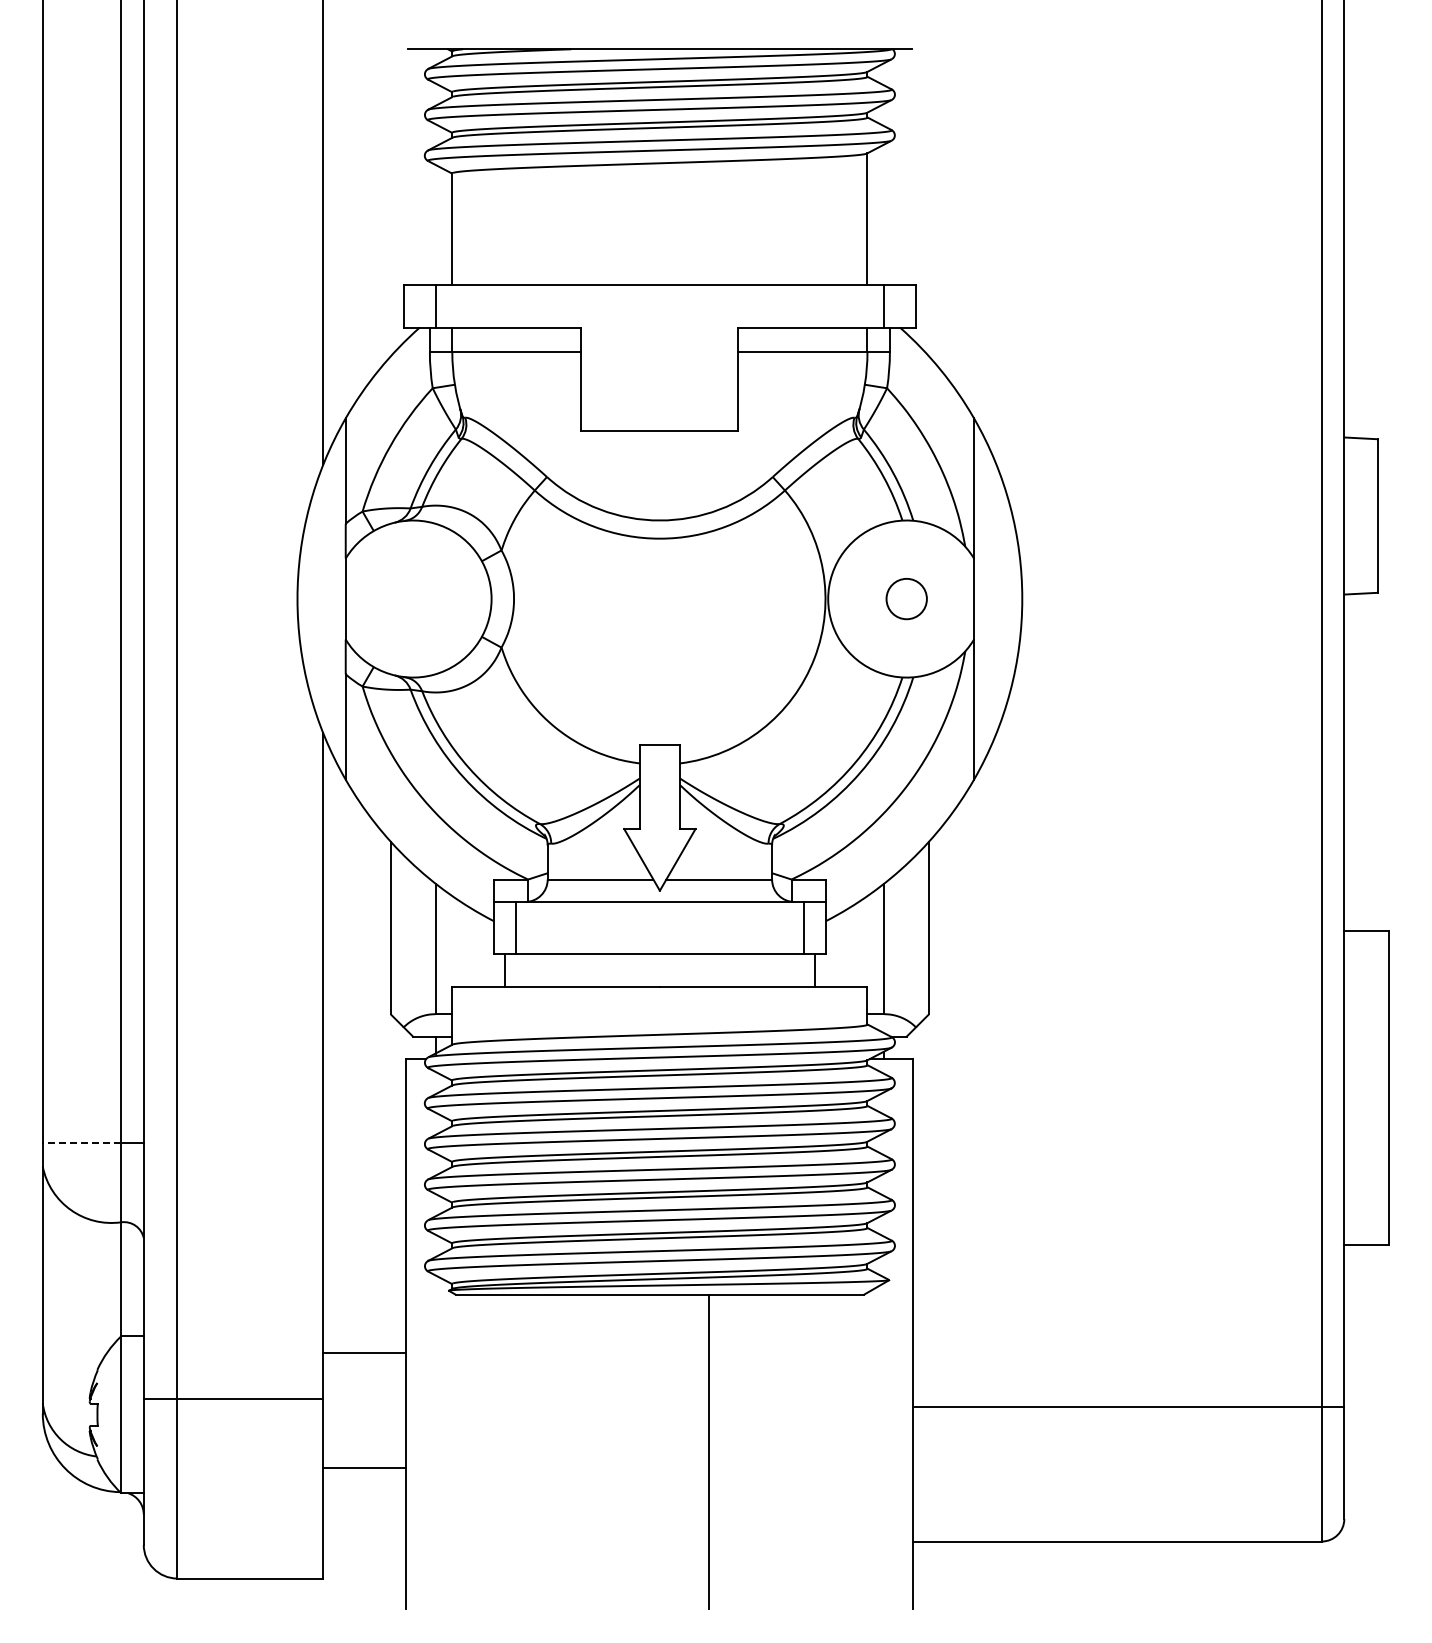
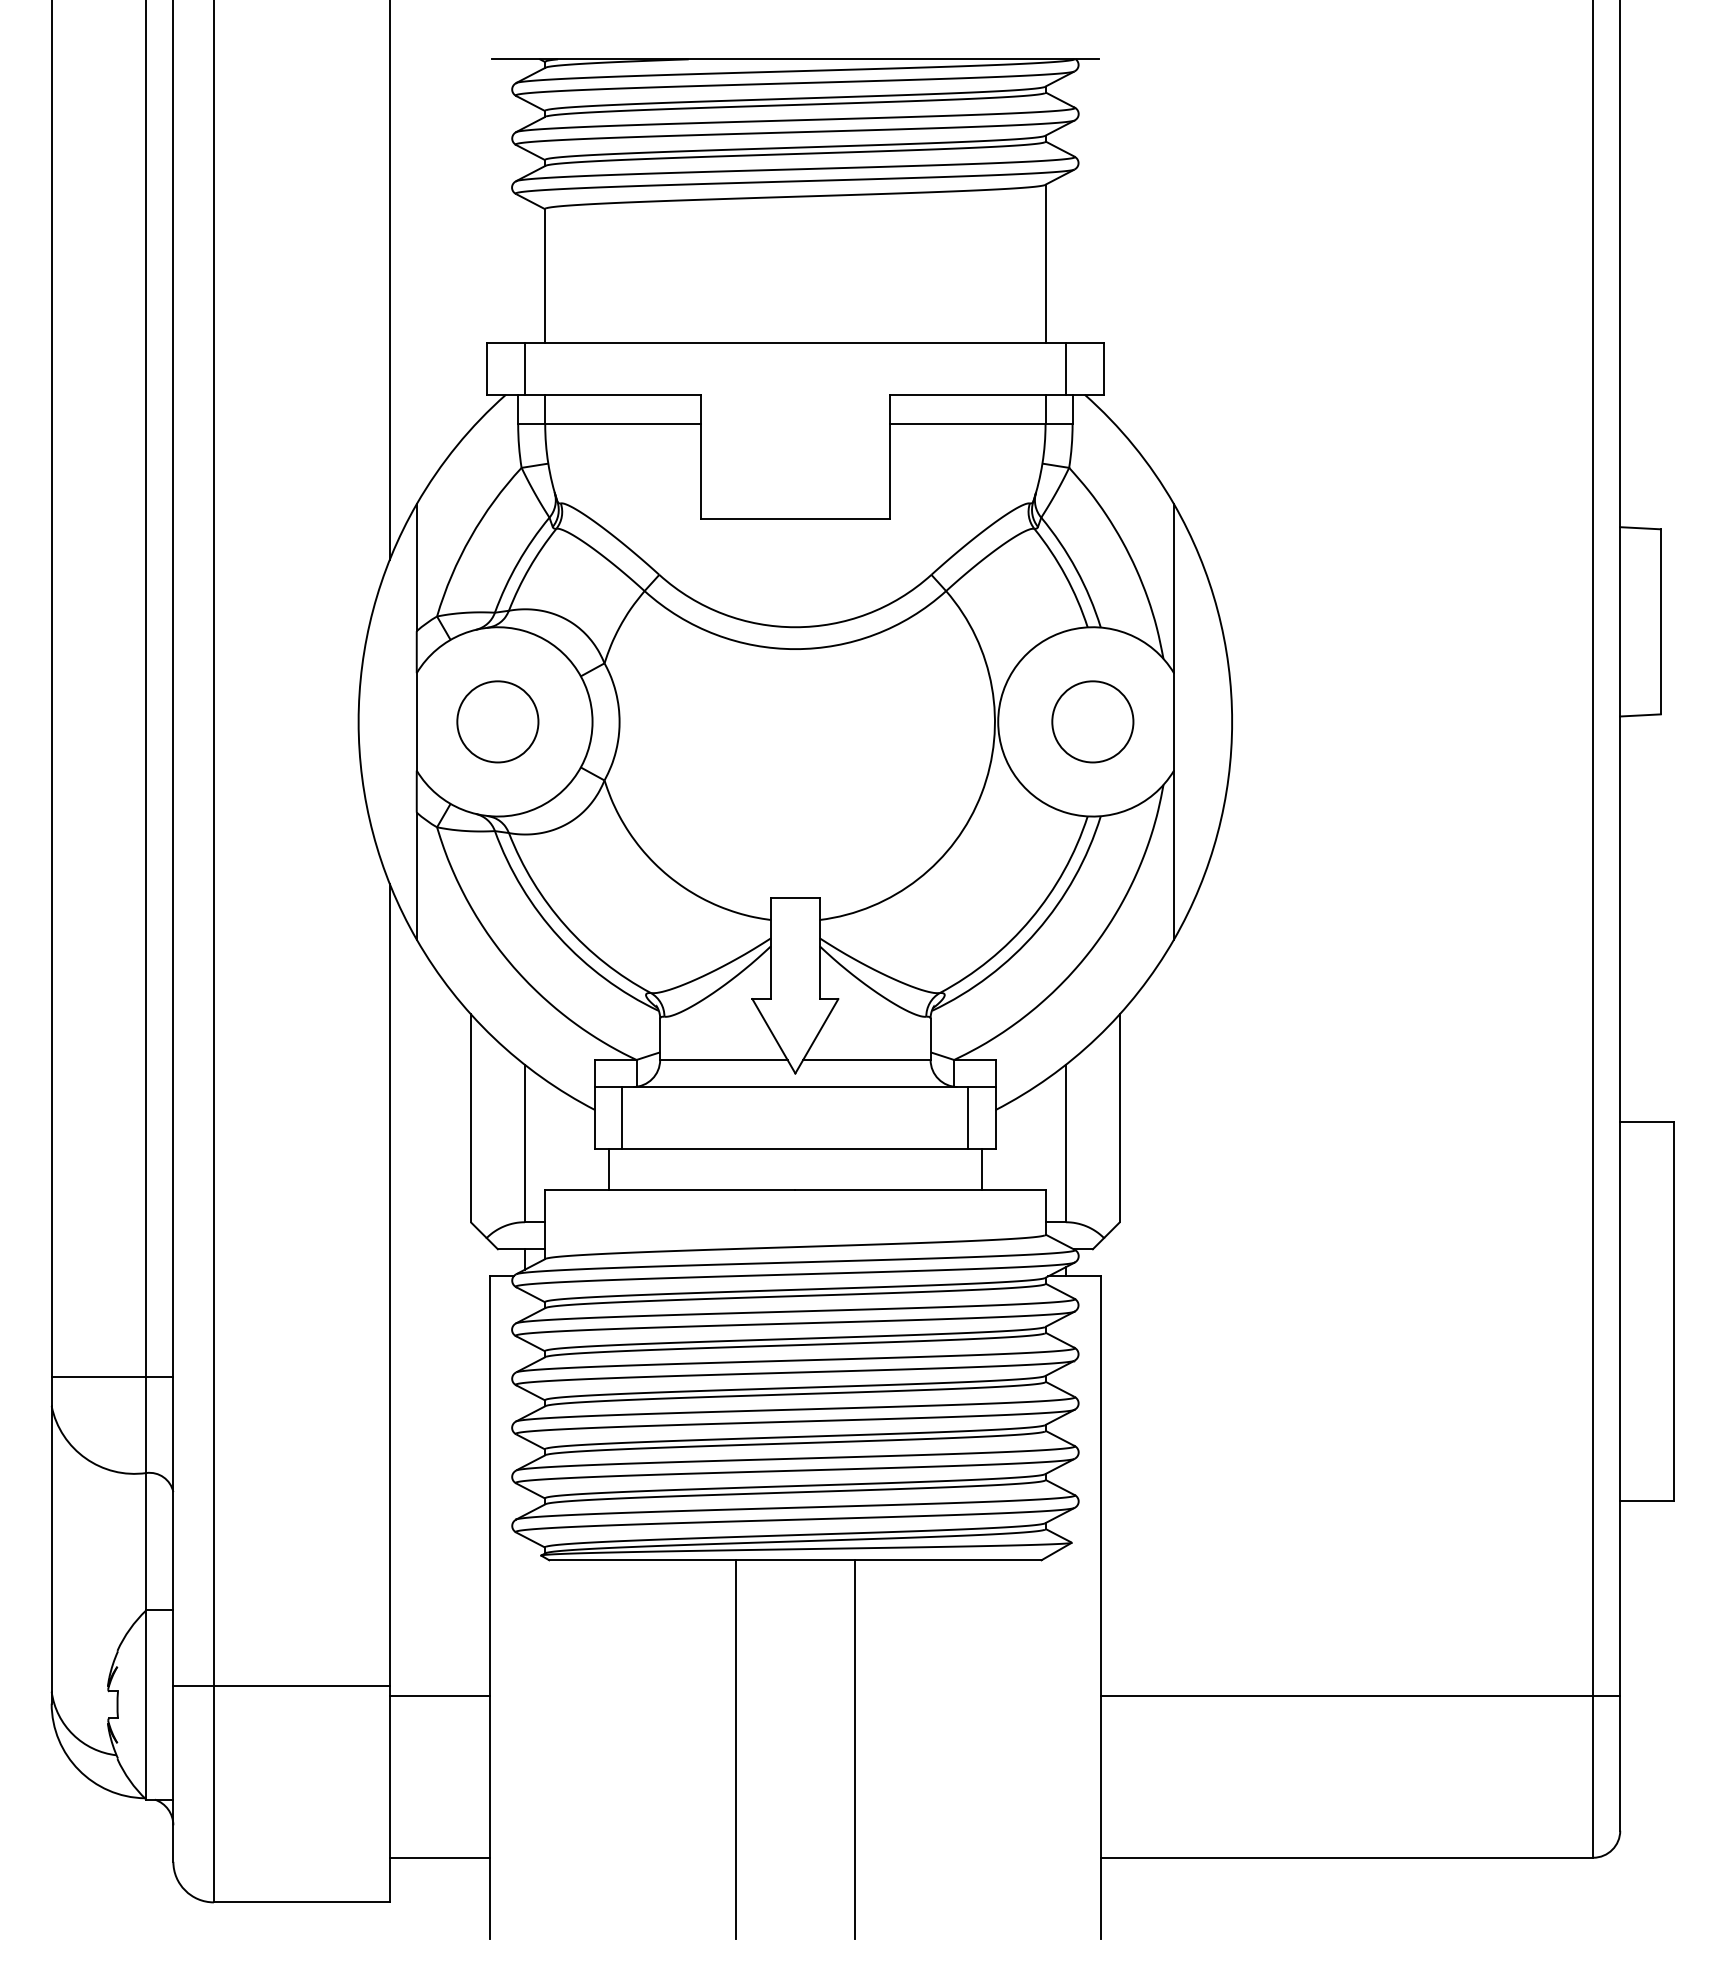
circle: (412, 598) -> (497, 721), added
circle: (906, 598) -> (1092, 721), size x1.67
line: (81, 1142) -> (98, 1376), dashed -> solid
line: (364, 1352) -> (439, 1695), moved
line: (610, 1451) -> (735, 1749), added
line: (364, 1467) -> (439, 1857), moved

